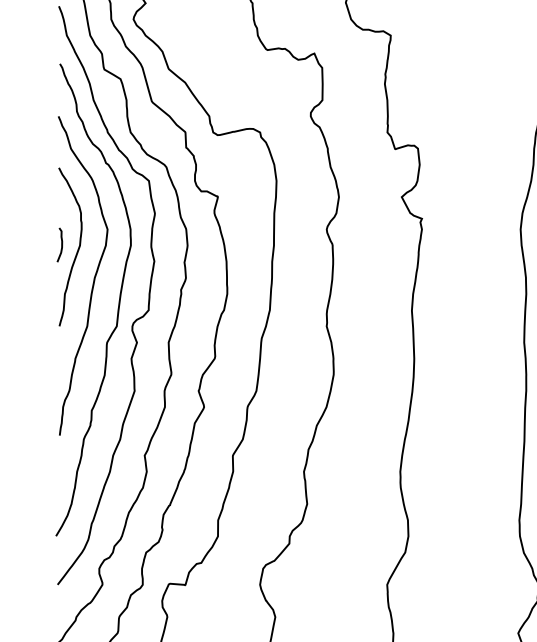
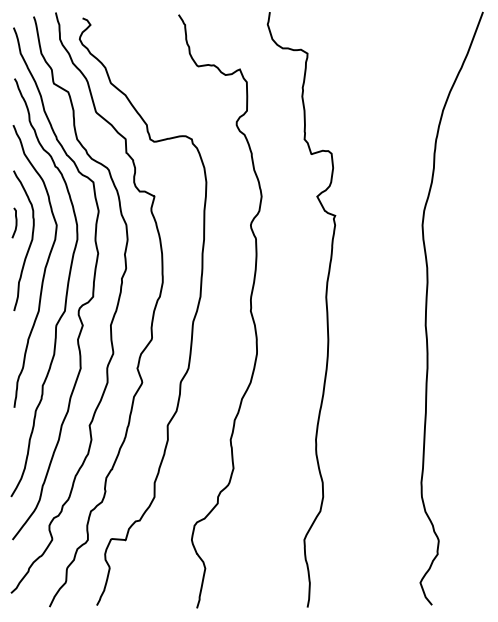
curve: (60, 244) -> (15, 222), moved

